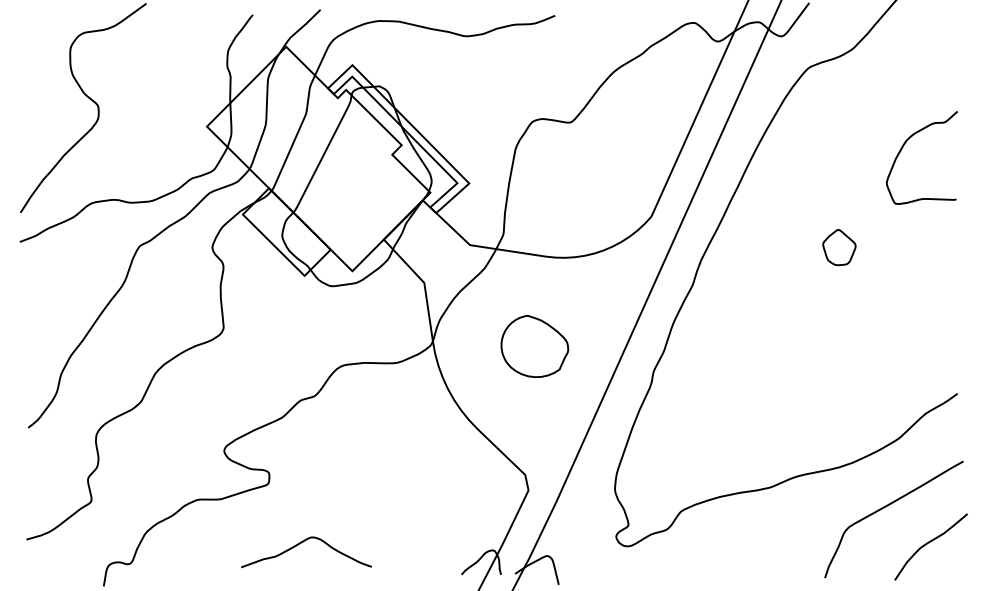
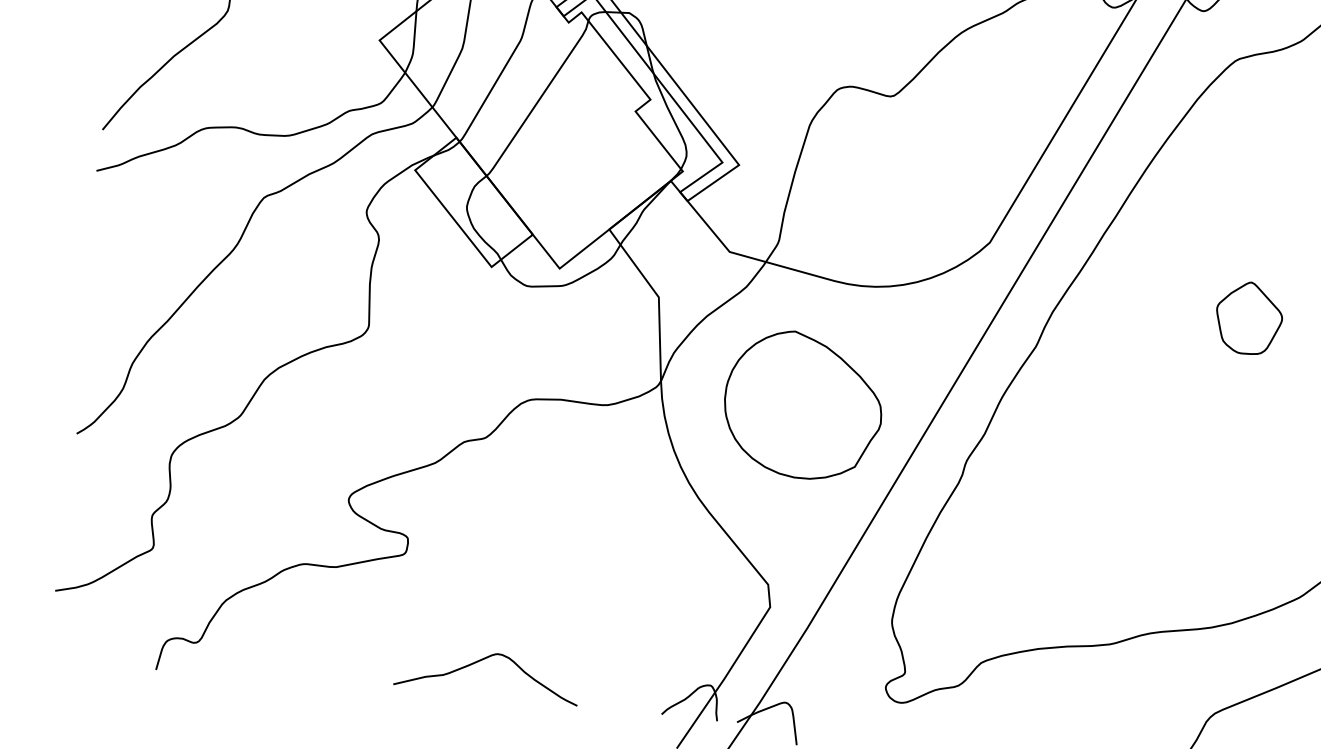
part: (839, 247) -> (1249, 318), size x1.43
part: (534, 346) -> (803, 405), size x1.67
curve: (300, 544) -> (480, 662), moved

